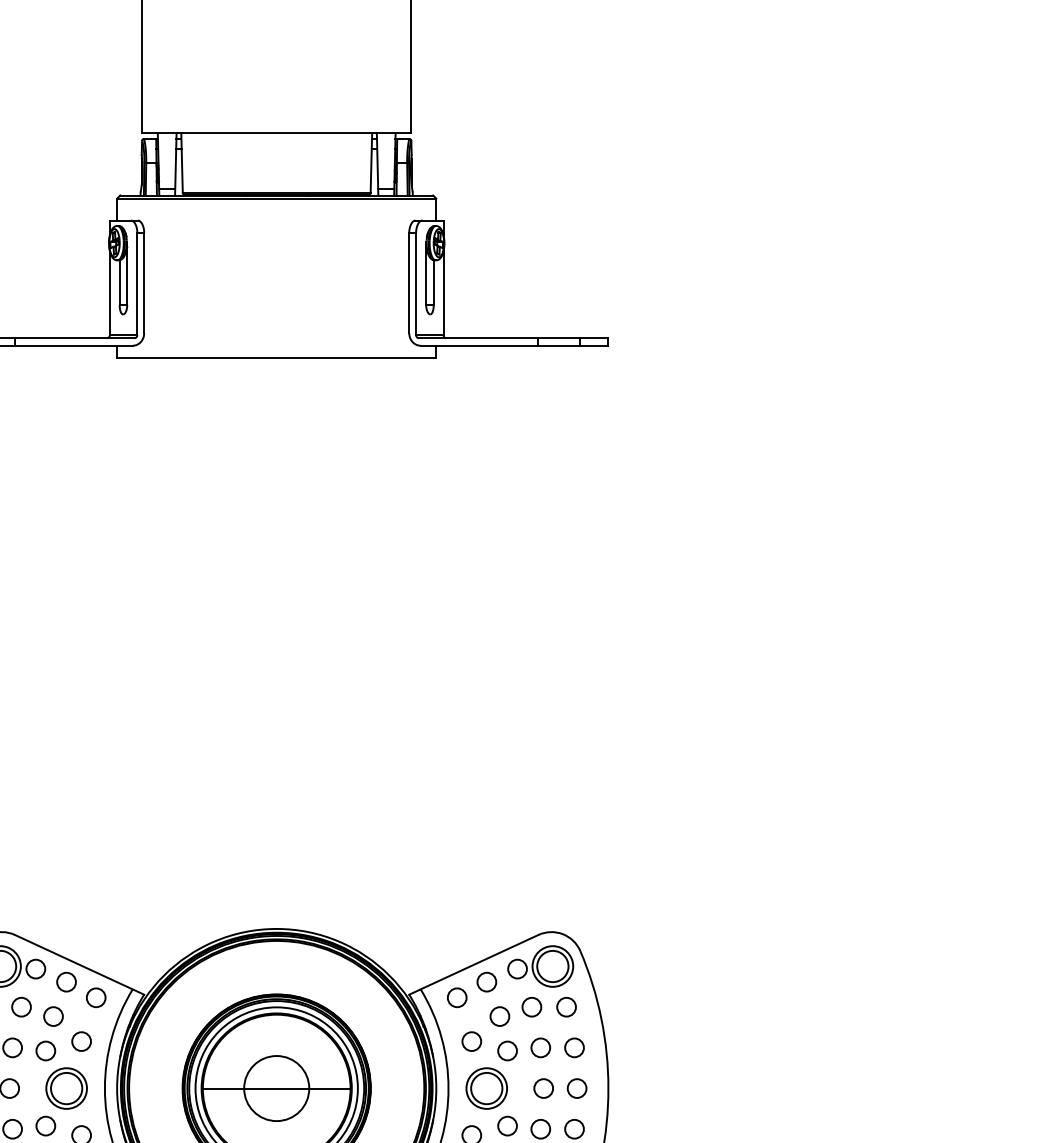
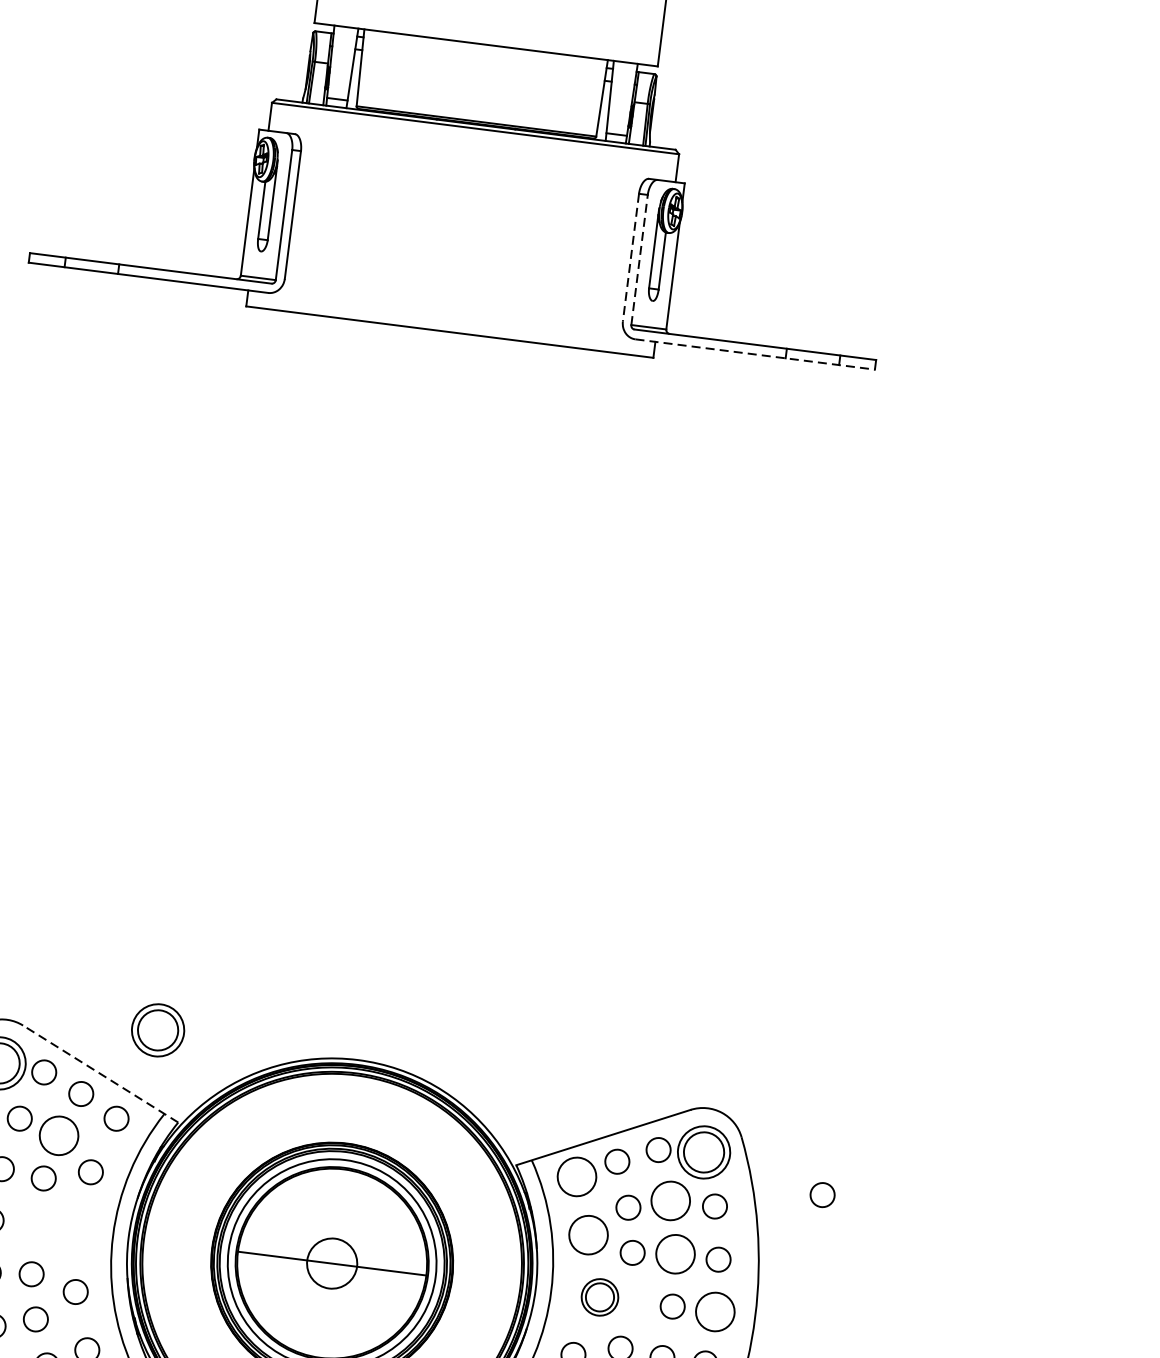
line: (409, 283) -> (631, 258), solid -> dashed
line: (416, 283) -> (640, 259), solid -> dashed
line: (514, 345) -> (755, 354), solid -> dashed
line: (79, 964) -> (100, 1073), solid -> dashed
circle: (648, 987) -> (822, 1194), added
circle: (456, 997) -> (576, 1176), size x1.6
circle: (531, 1006) -> (670, 1199), size x1.6
circle: (53, 1016) -> (59, 1135), size x1.6
circle: (471, 1041) -> (588, 1234), size x1.6
circle: (540, 1047) -> (675, 1253), size x1.6
part: (66, 1088) -> (157, 1030), moved
circle: (276, 1088) -> (331, 1263), size x0.6
part: (486, 1088) -> (599, 1297), size x0.7
circle: (576, 1088) -> (714, 1311), size x1.6

